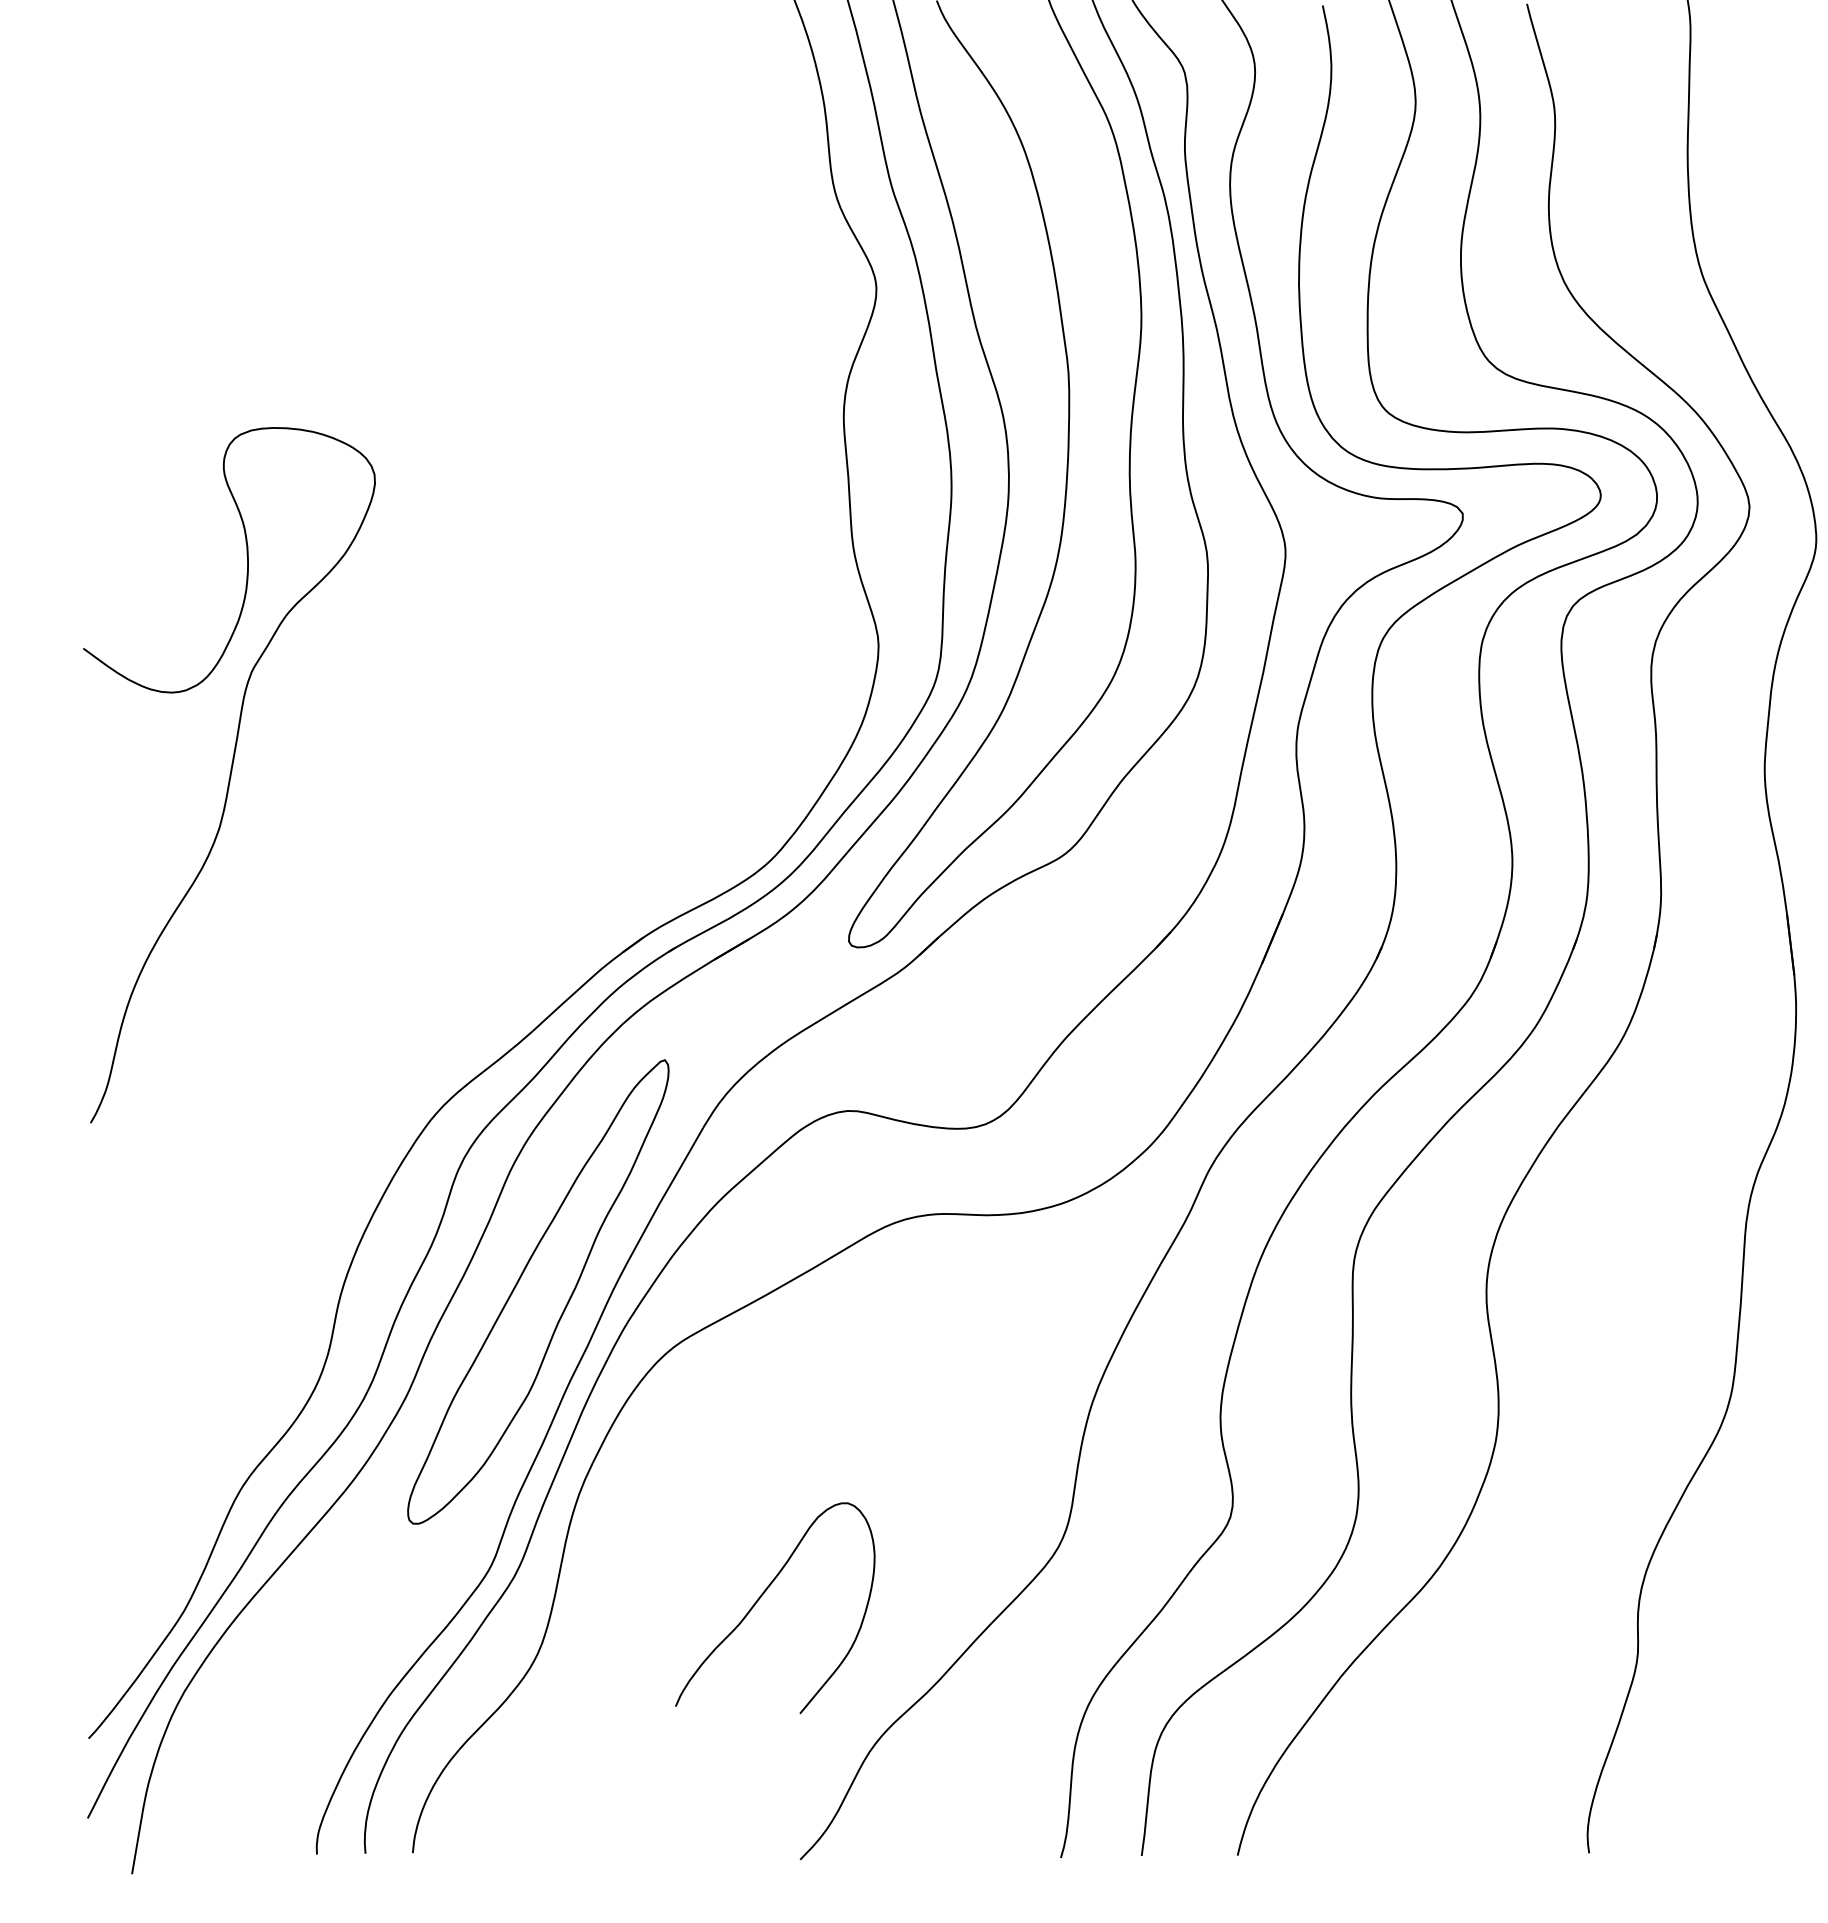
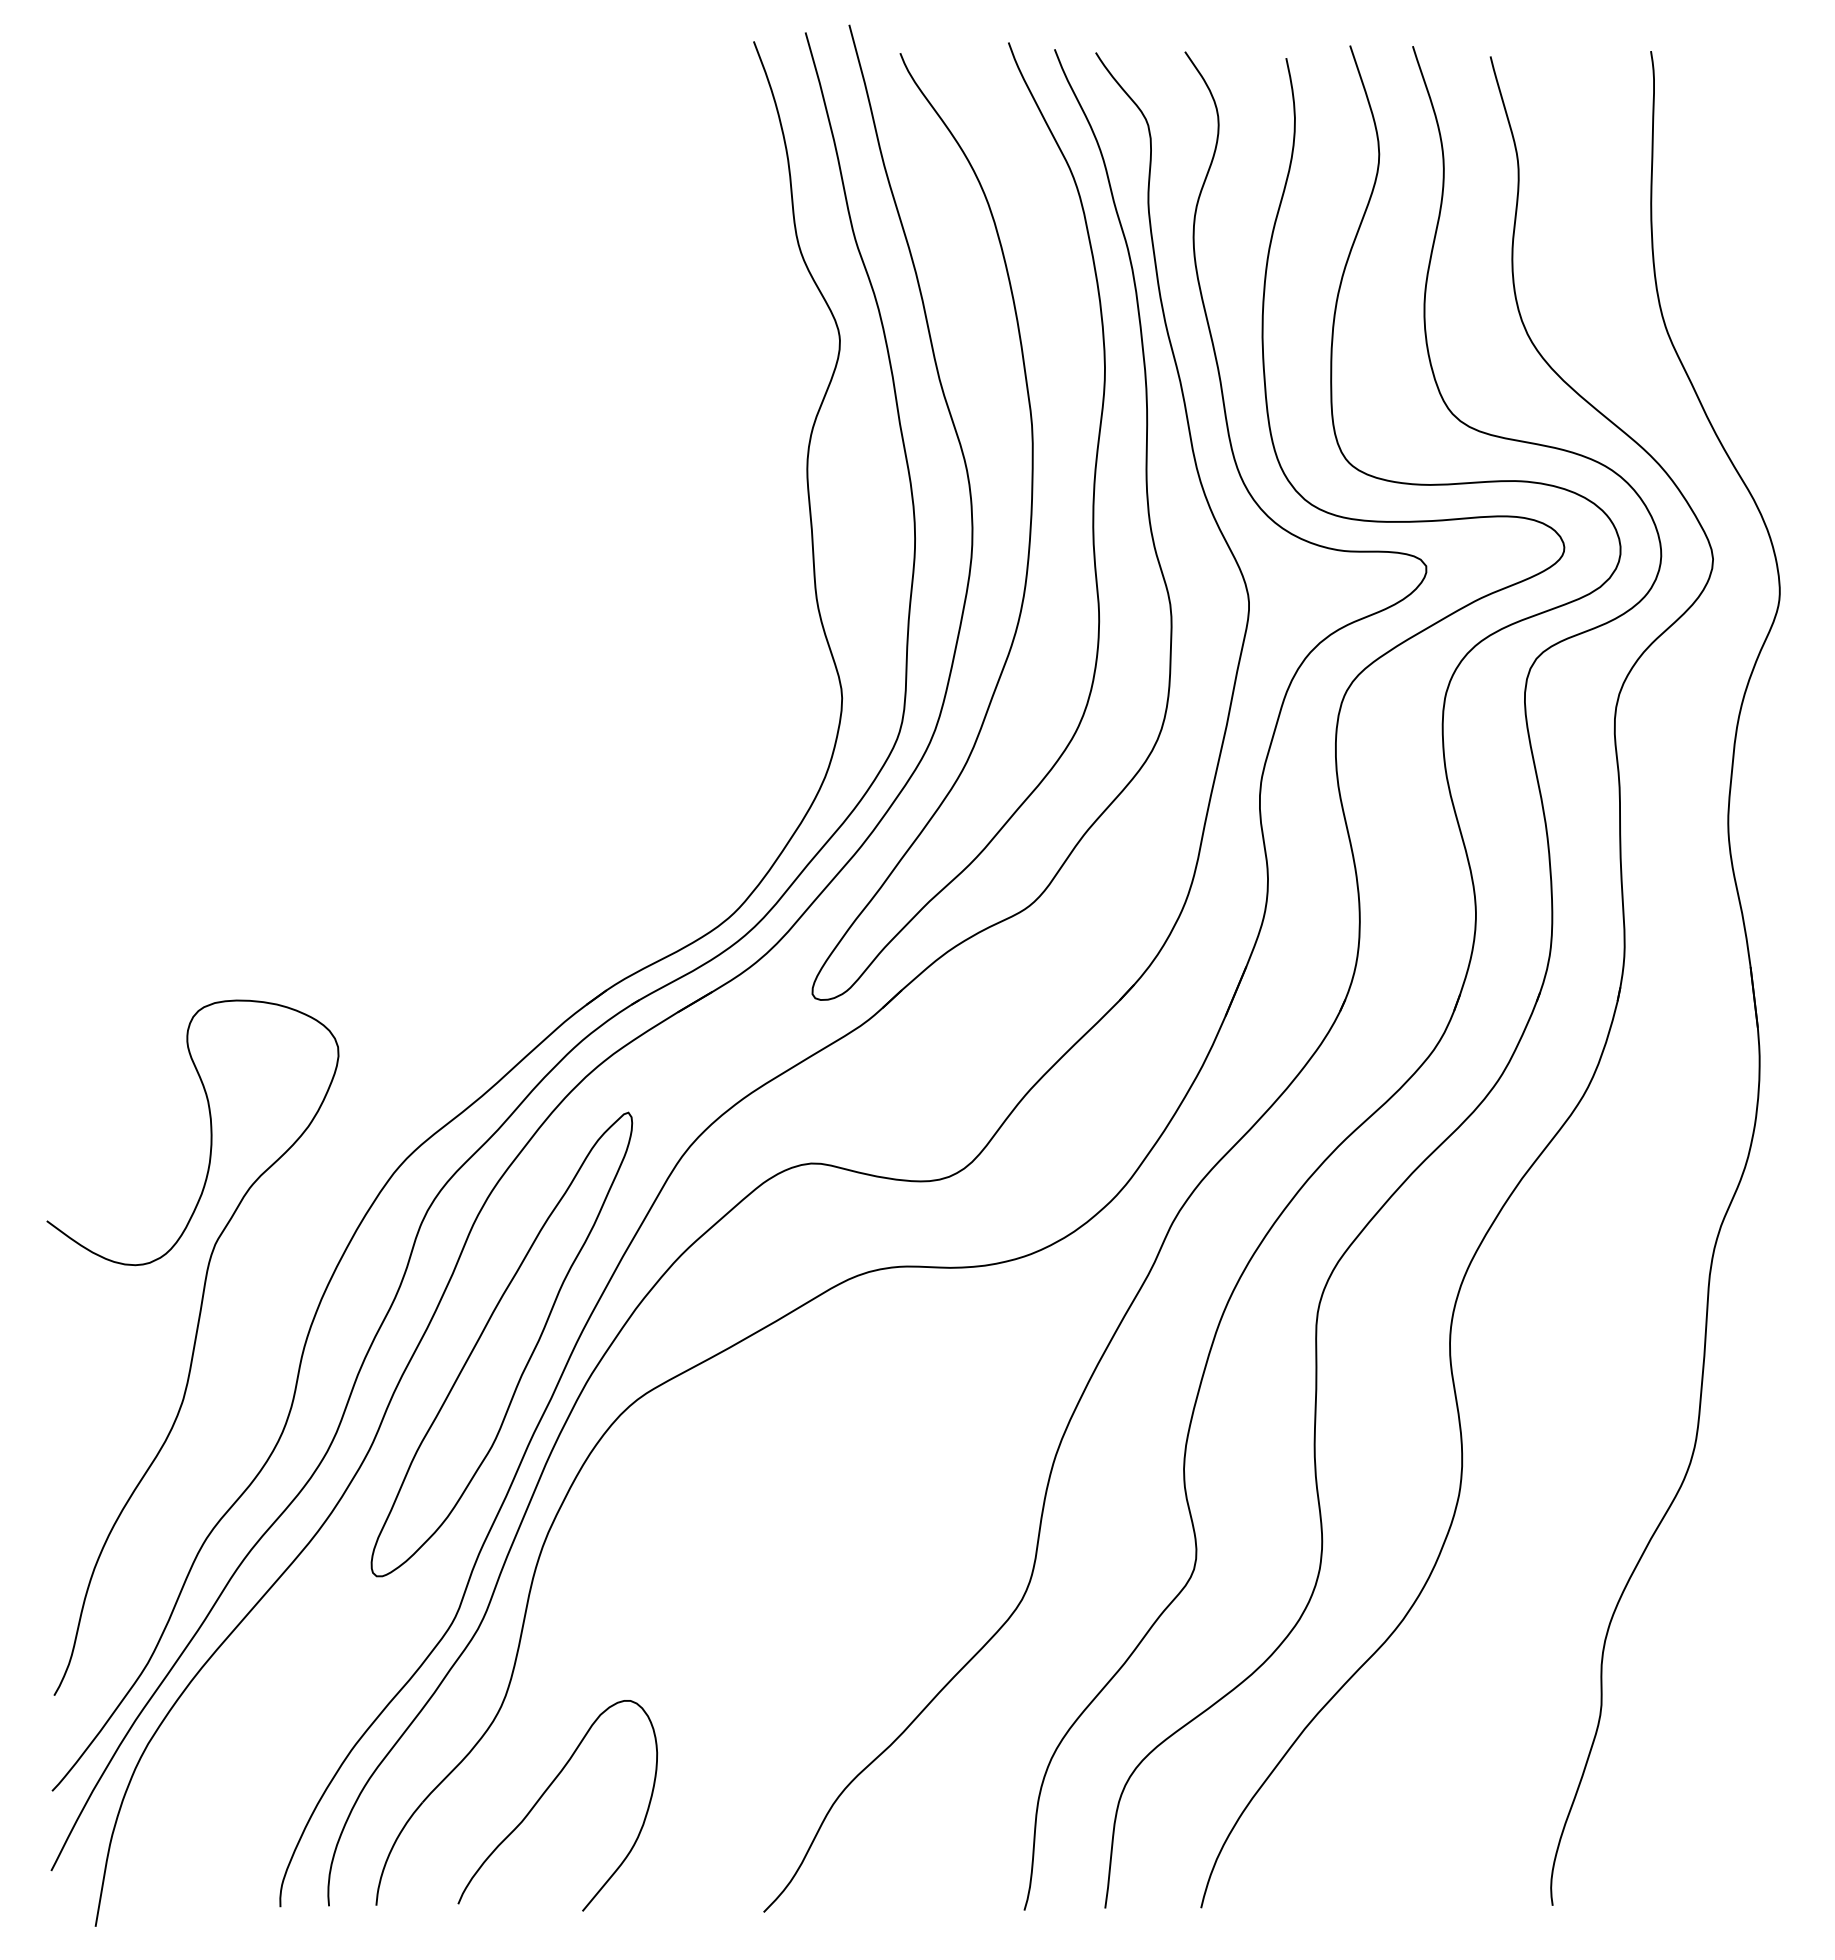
curve: (229, 774) -> (193, 1347), moved
curve: (761, 1596) -> (544, 1794), moved

